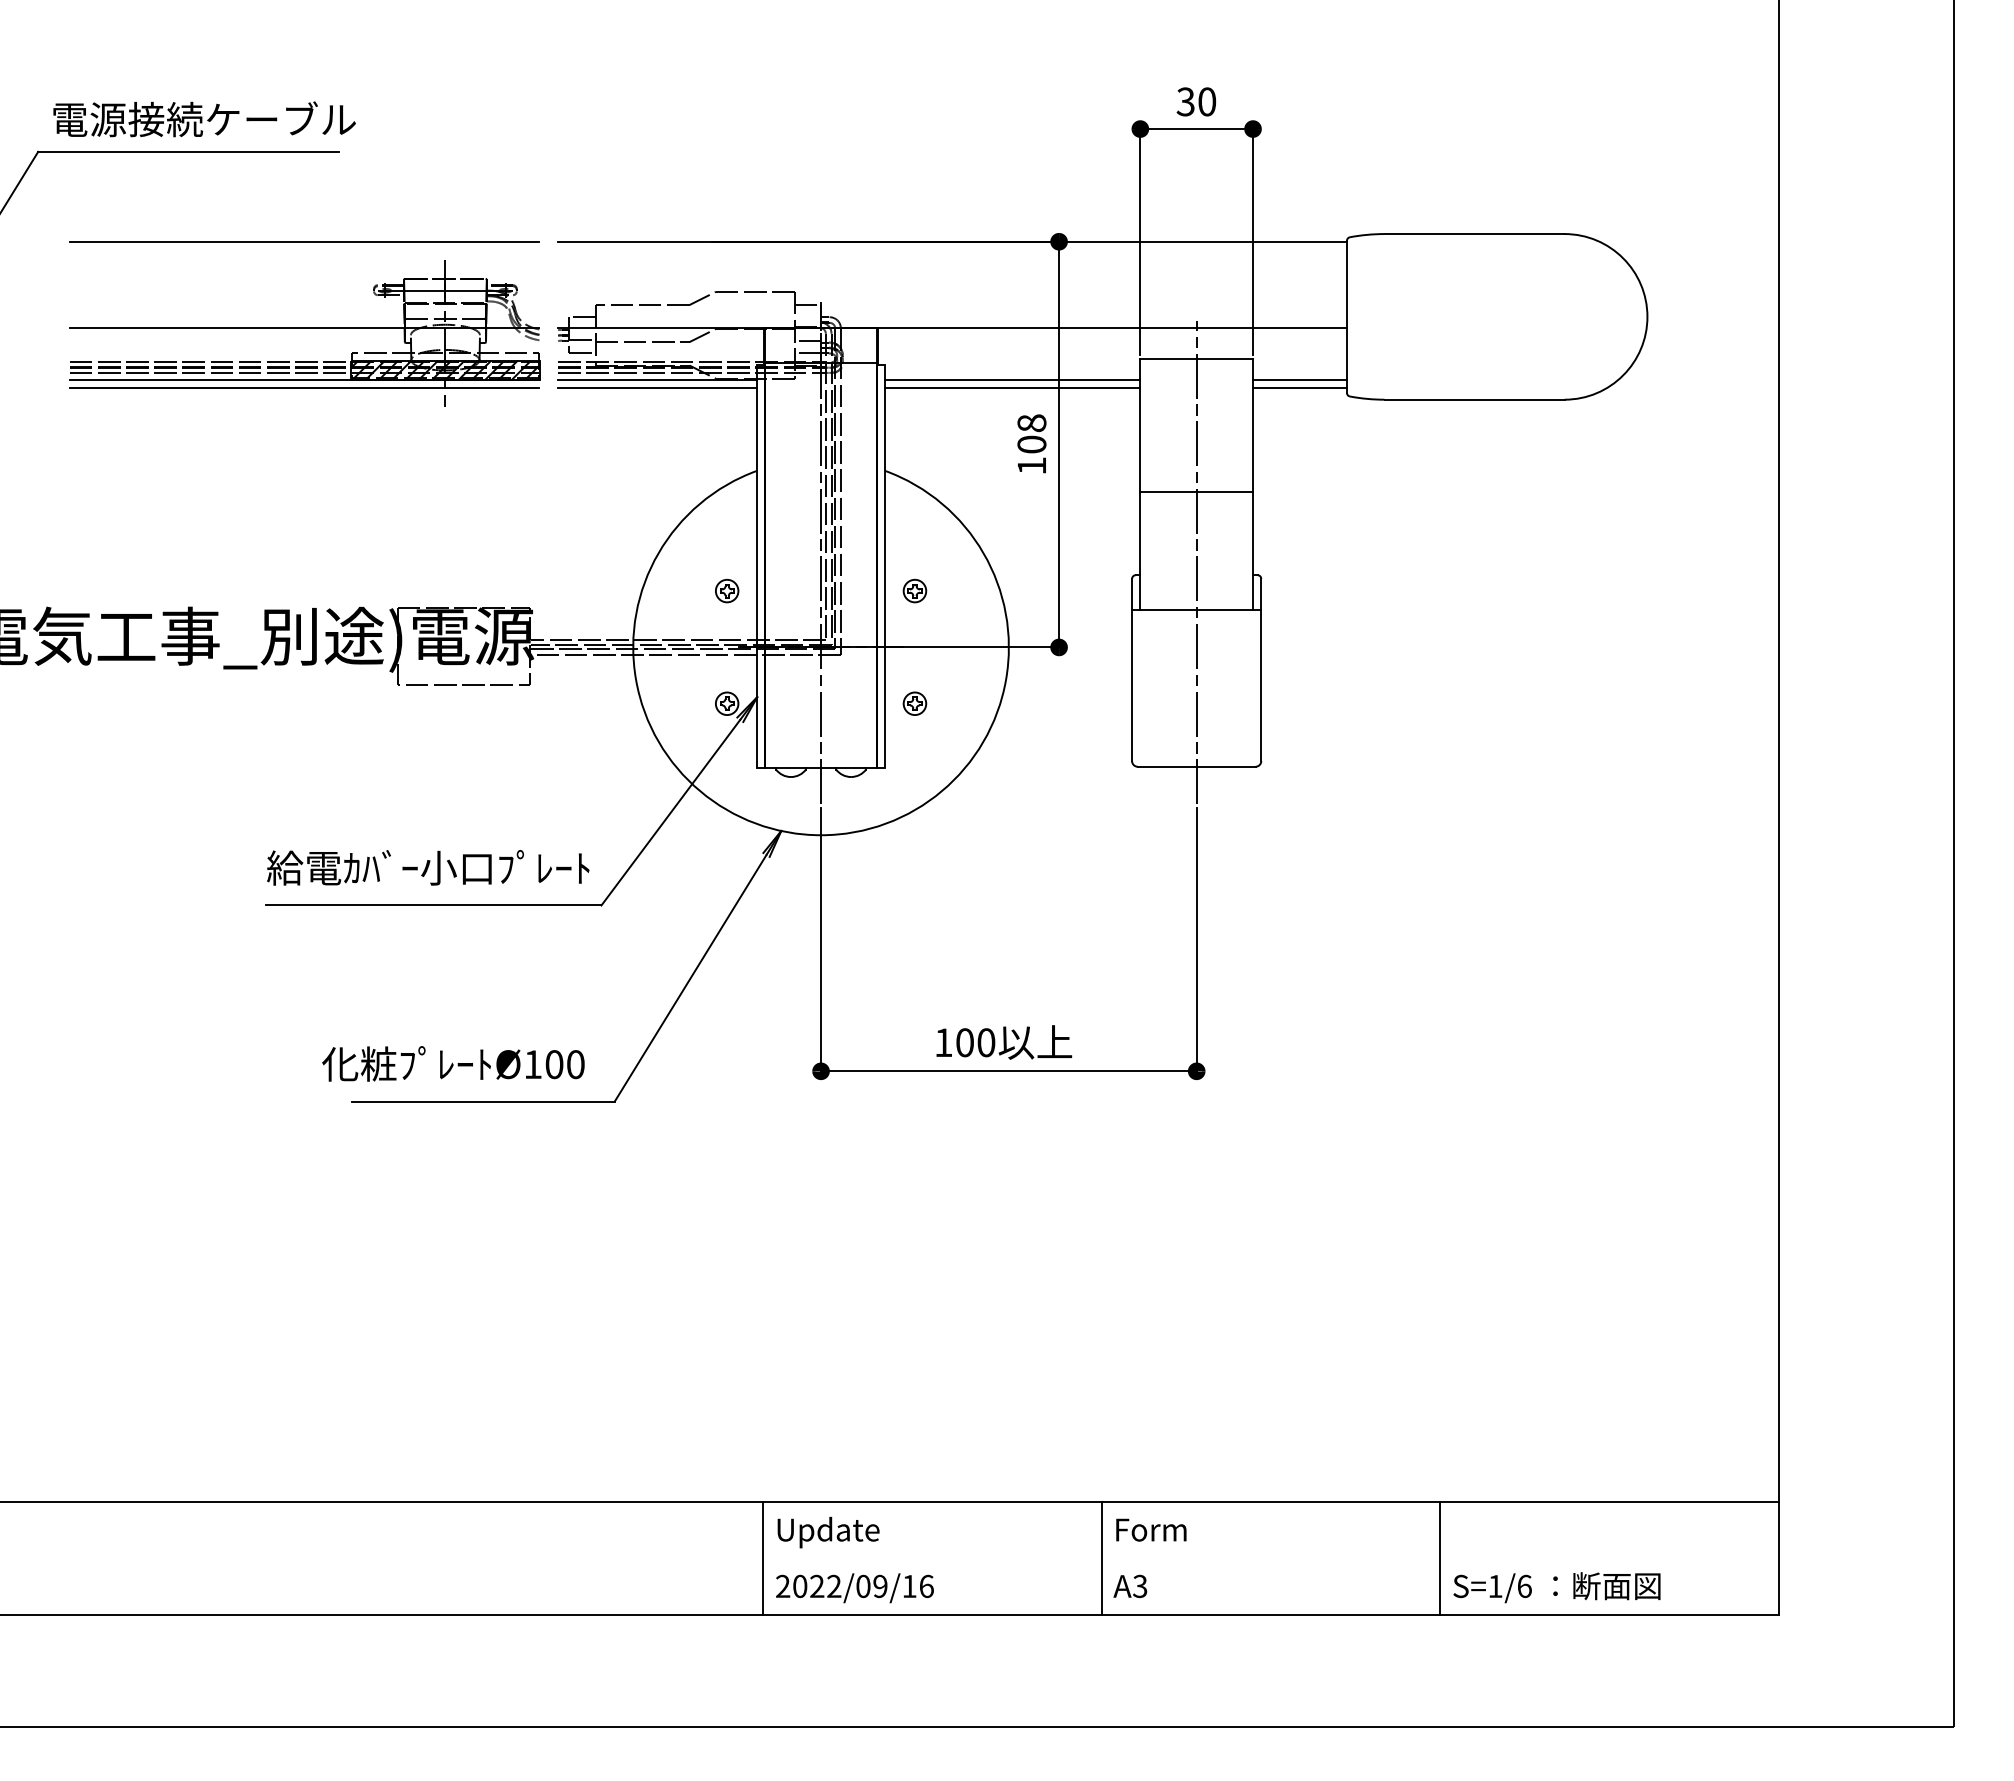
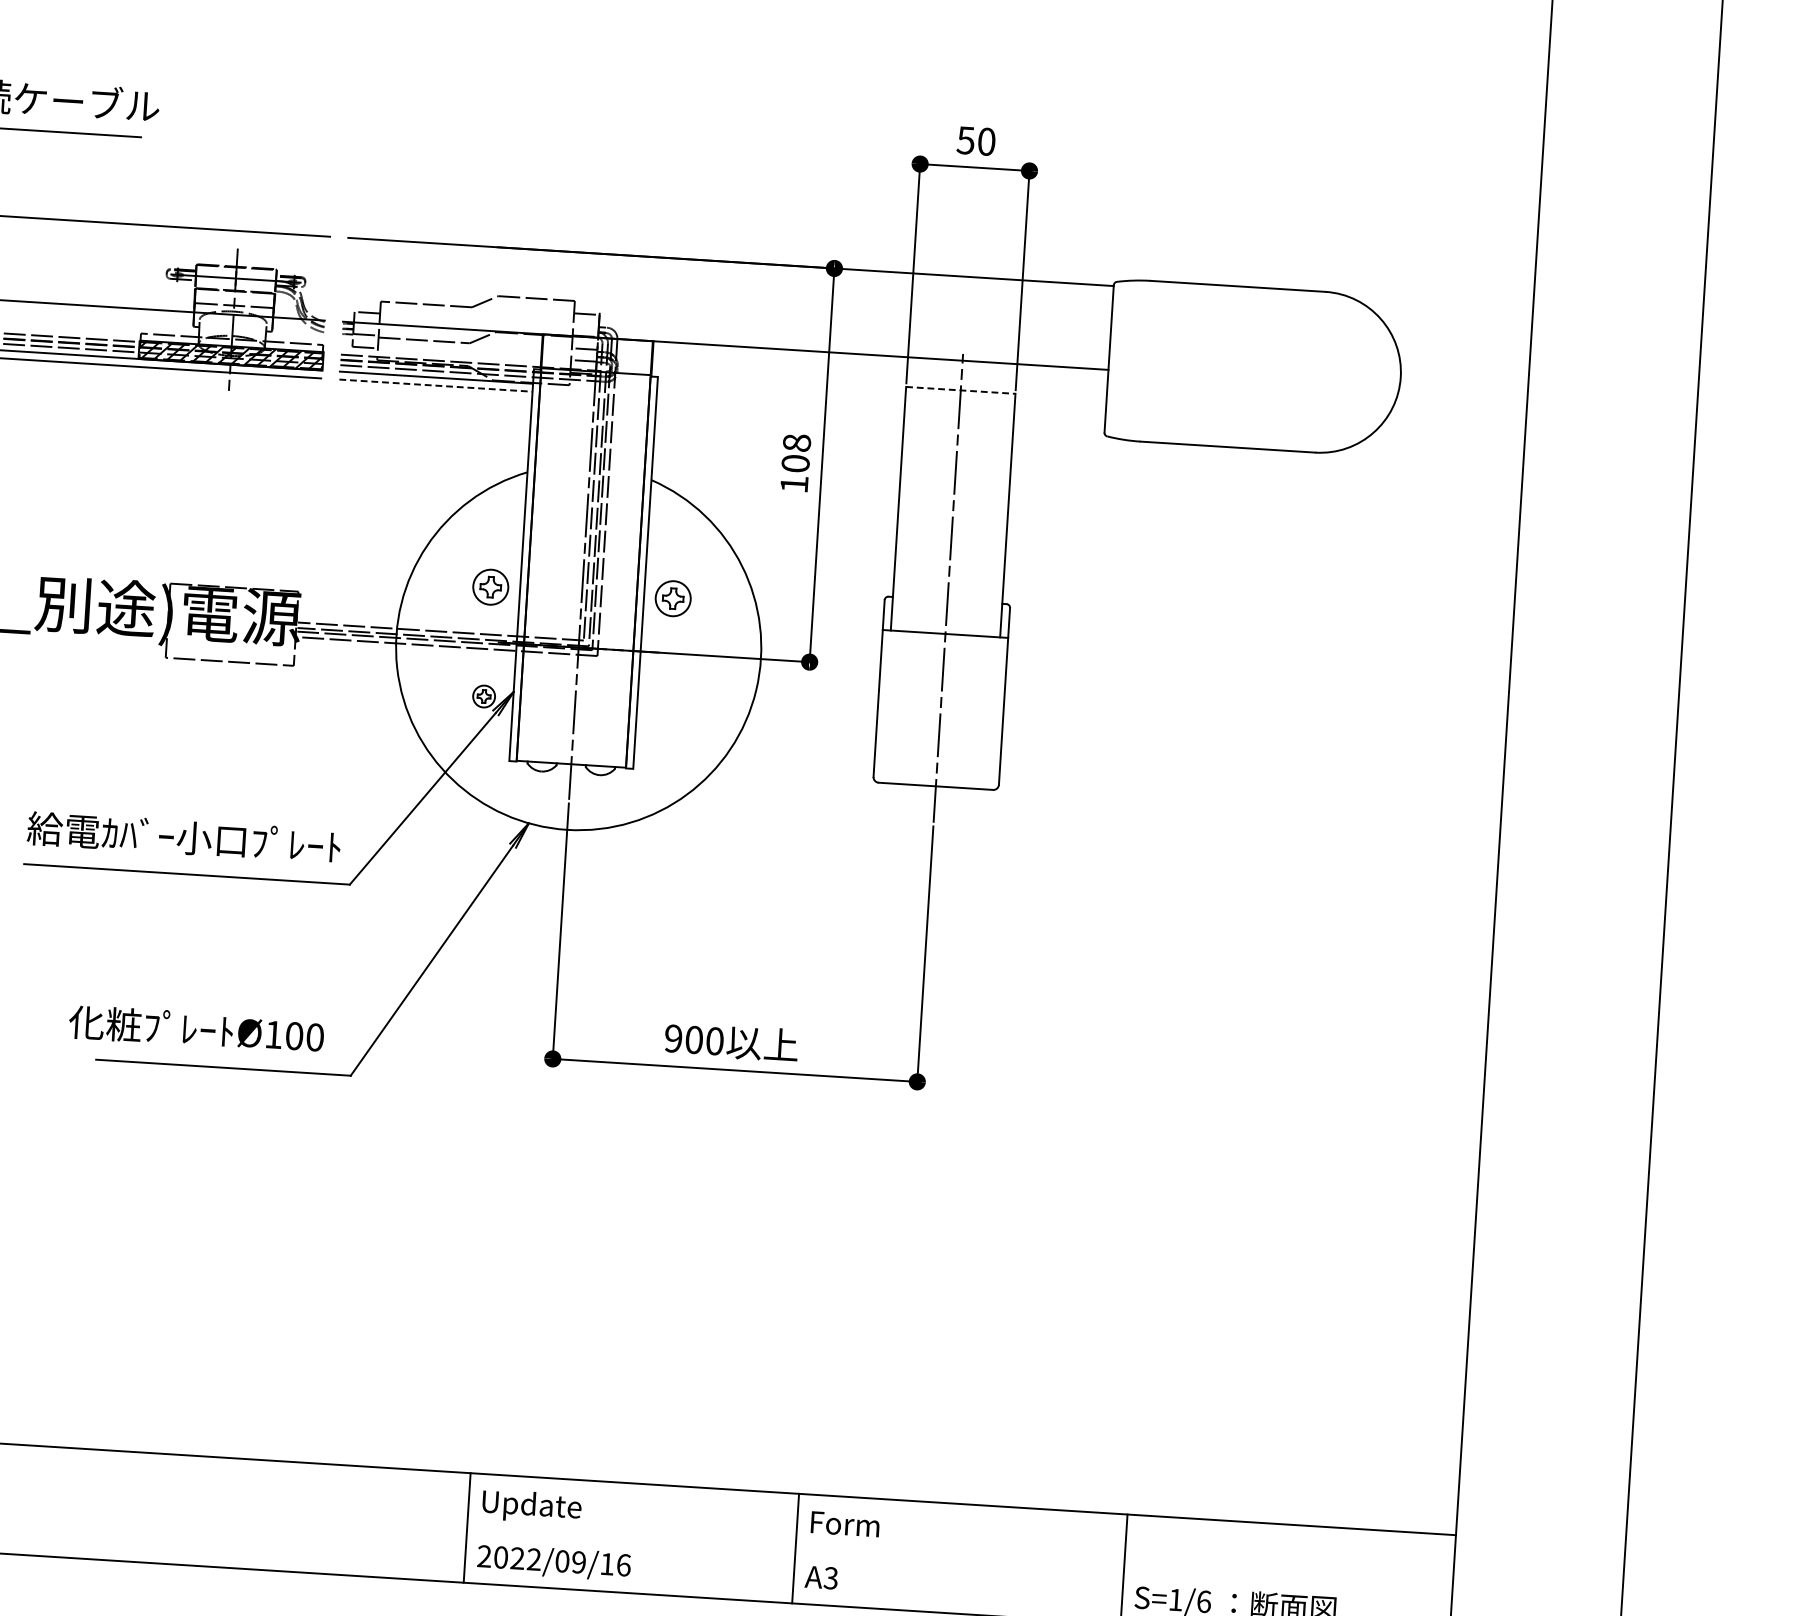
text: (1185, 101) -> (965, 140), 30 -> 50
line: (1197, 358) -> (961, 390), solid -> dashed
line: (1012, 379) -> (780, 399), removed
line: (1299, 379) -> (1059, 416), removed
line: (657, 387) -> (435, 385), solid -> dashed
line: (1012, 387) -> (780, 407), removed
line: (1299, 387) -> (1058, 424), removed
line: (1196, 491) -> (952, 519), removed
part: (727, 590) -> (491, 586), size x1.6
part: (914, 590) -> (672, 598), size x1.6
part: (914, 703) -> (665, 707), removed
text: (943, 1042) -> (673, 1038), 100 -> 900

